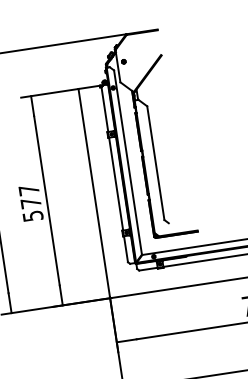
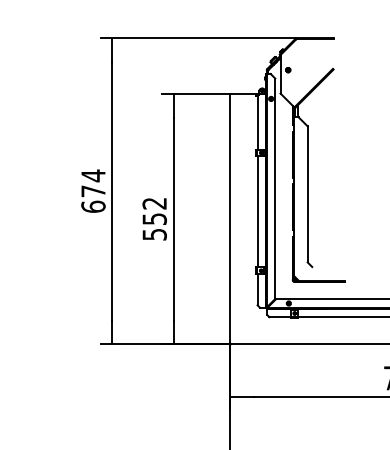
text: (29, 196) -> (154, 211), 577 -> 552

